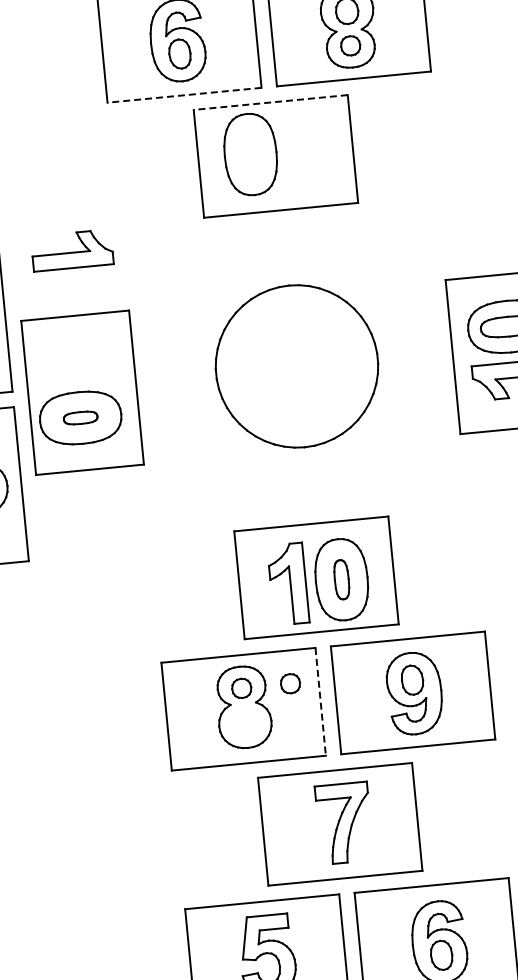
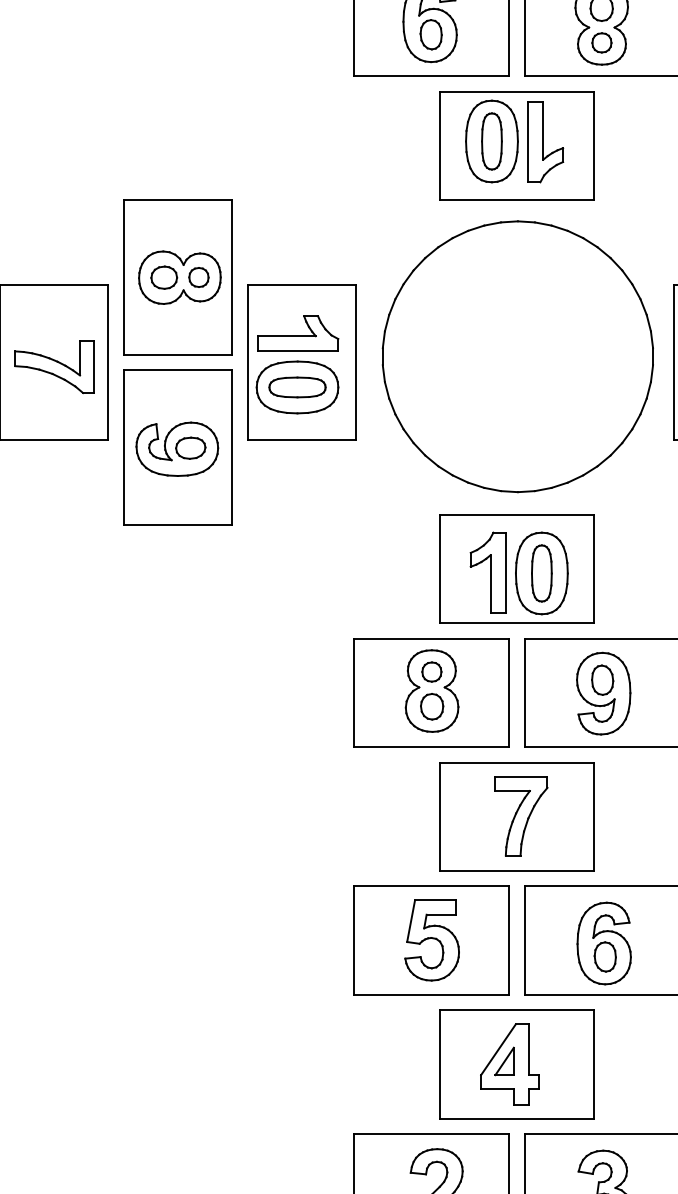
line: (184, 95) -> (431, 76), dashed -> solid
line: (270, 102) -> (516, 91), dashed -> solid
part: (304, 150) -> (545, 142), added
part: (250, 154) -> (491, 141), added
part: (72, 250) -> (298, 333), moved
part: (296, 366) -> (517, 356), size x1.67
part: (80, 418) -> (297, 387), size x1.67
part: (341, 579) -> (541, 573), size x1.43
part: (290, 683) -> (480, 671), removed
line: (321, 702) -> (509, 693), dashed -> solid
part: (245, 722) -> (432, 706), added

